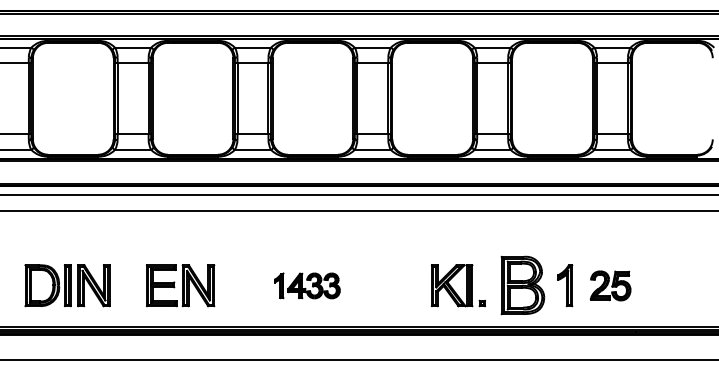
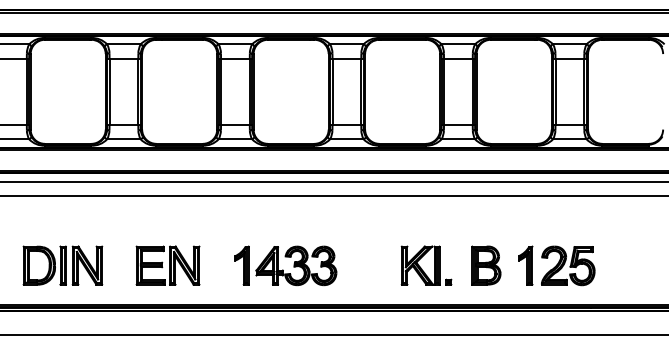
part: (307, 285) -> (286, 265), size x1.67
part: (522, 285) -> (486, 265), size x0.71
part: (610, 285) -> (568, 265), size x1.43

